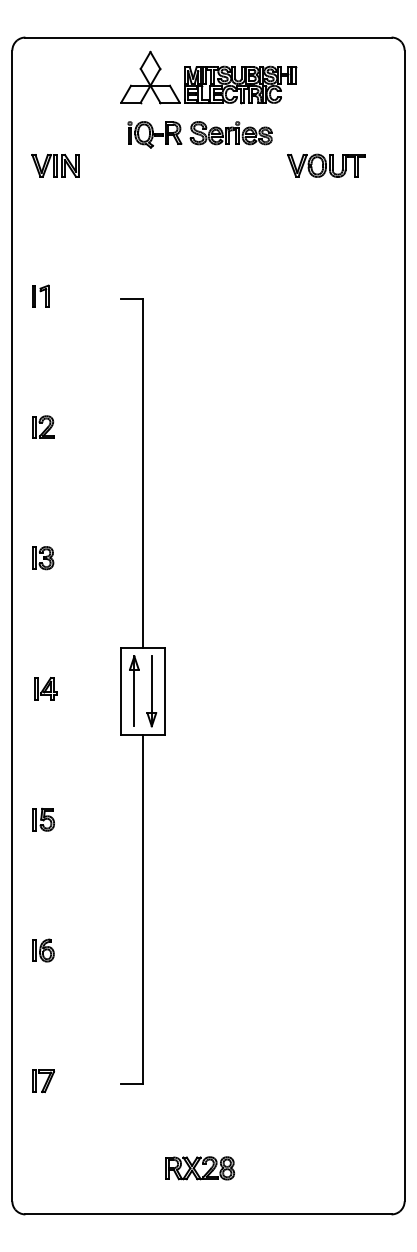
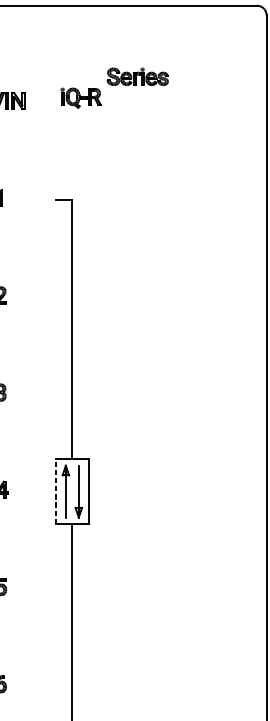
part: (208, 77) -> (120, 35), removed
part: (154, 134) -> (80, 97), moved
part: (326, 165) -> (208, 100), removed
line: (121, 691) -> (56, 491), solid -> dashed

